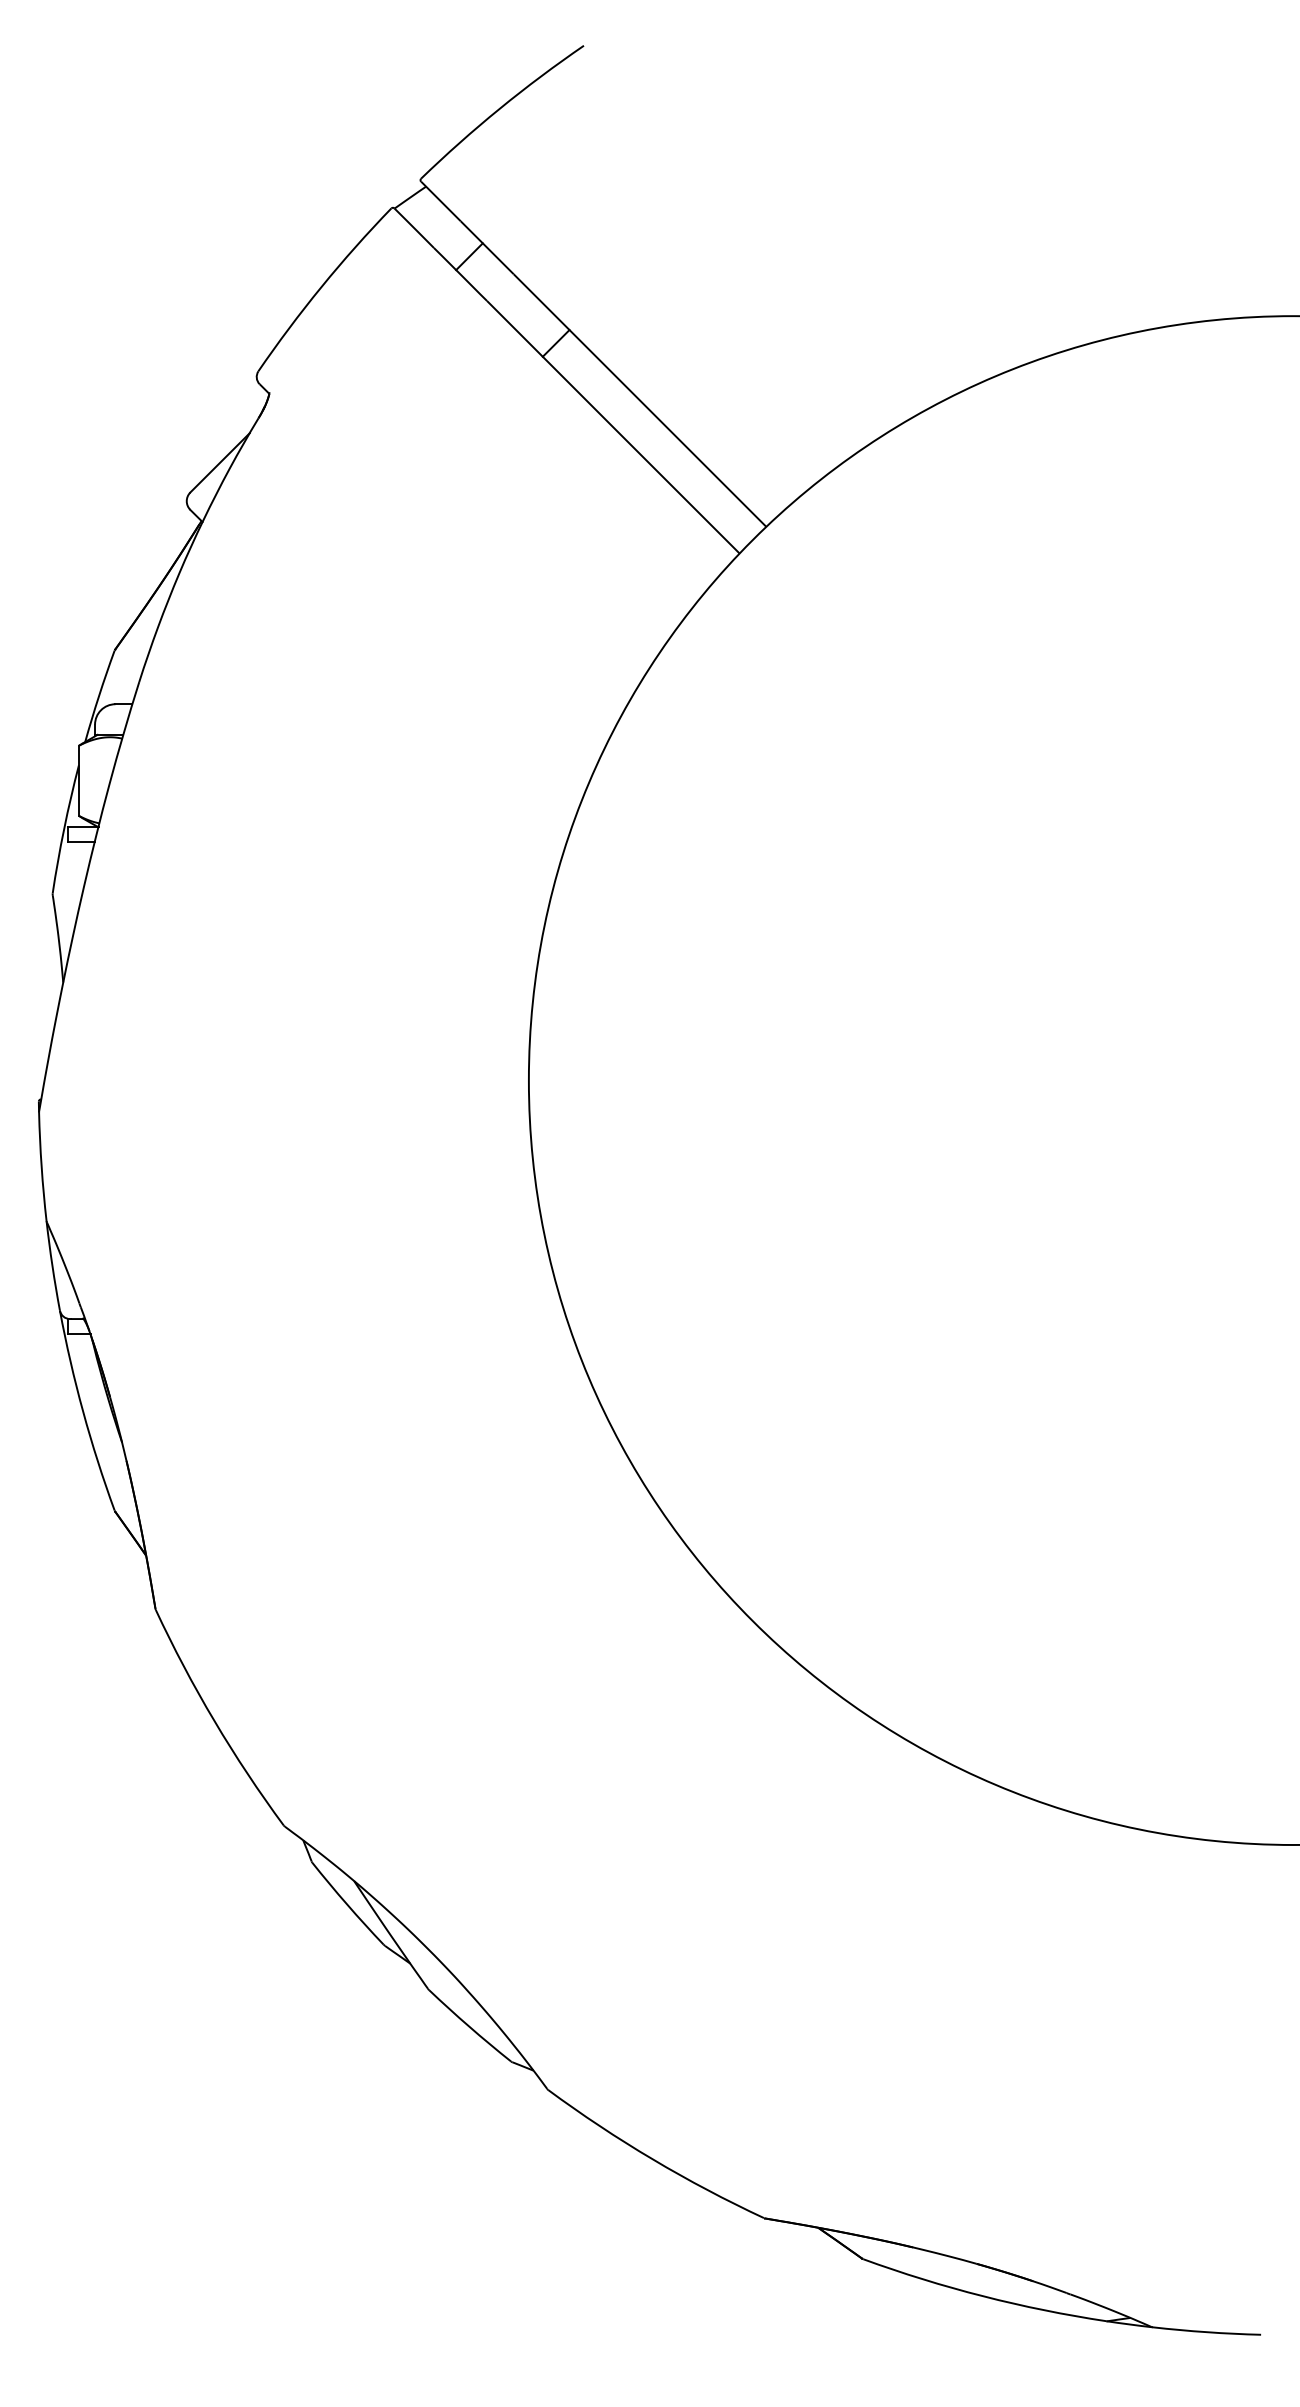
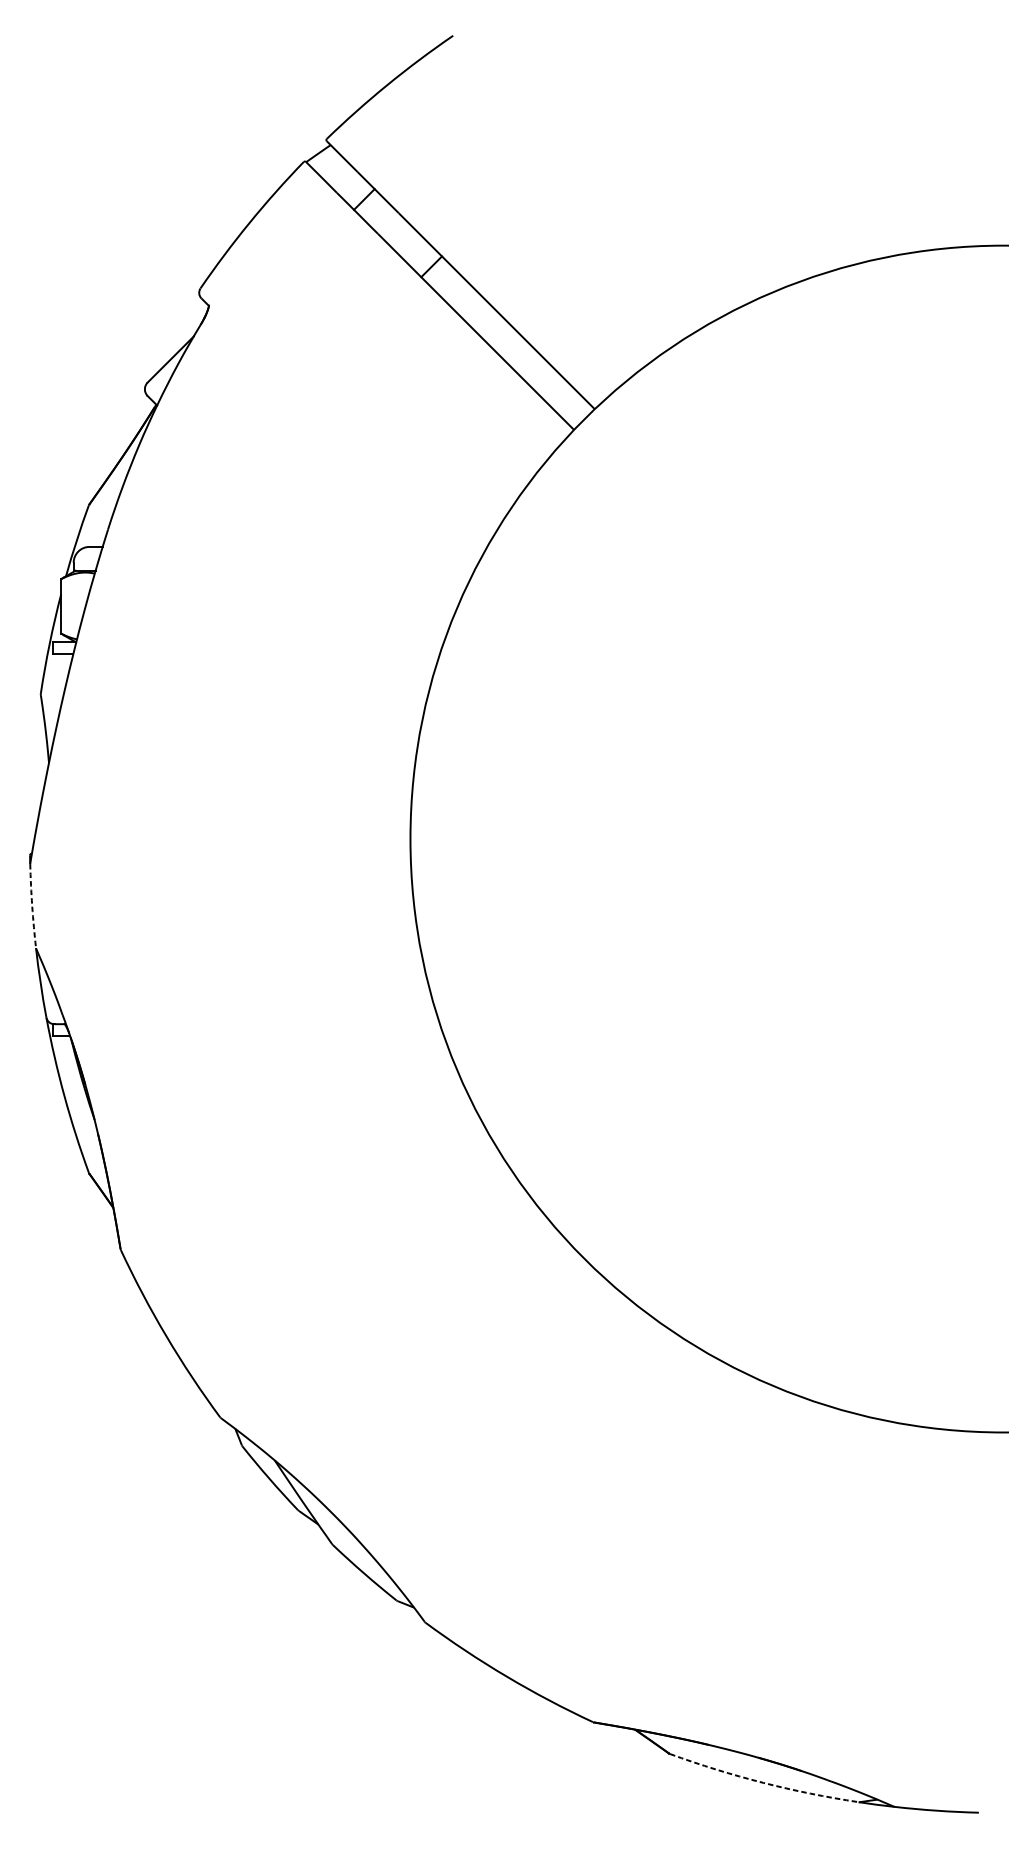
arc: (41, 1166) -> (32, 905), solid -> dashed
arc: (983, 2296) -> (763, 1782), solid -> dashed

